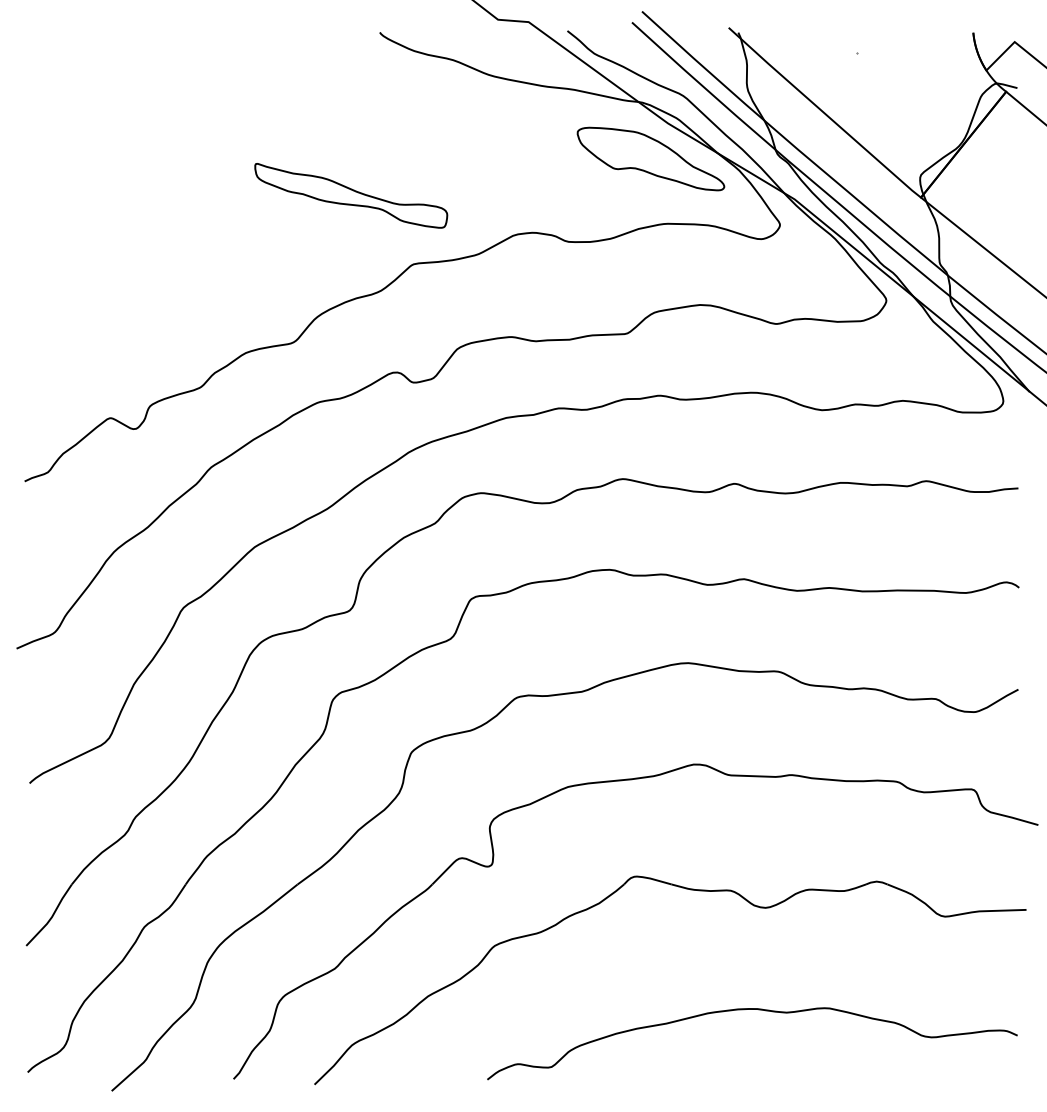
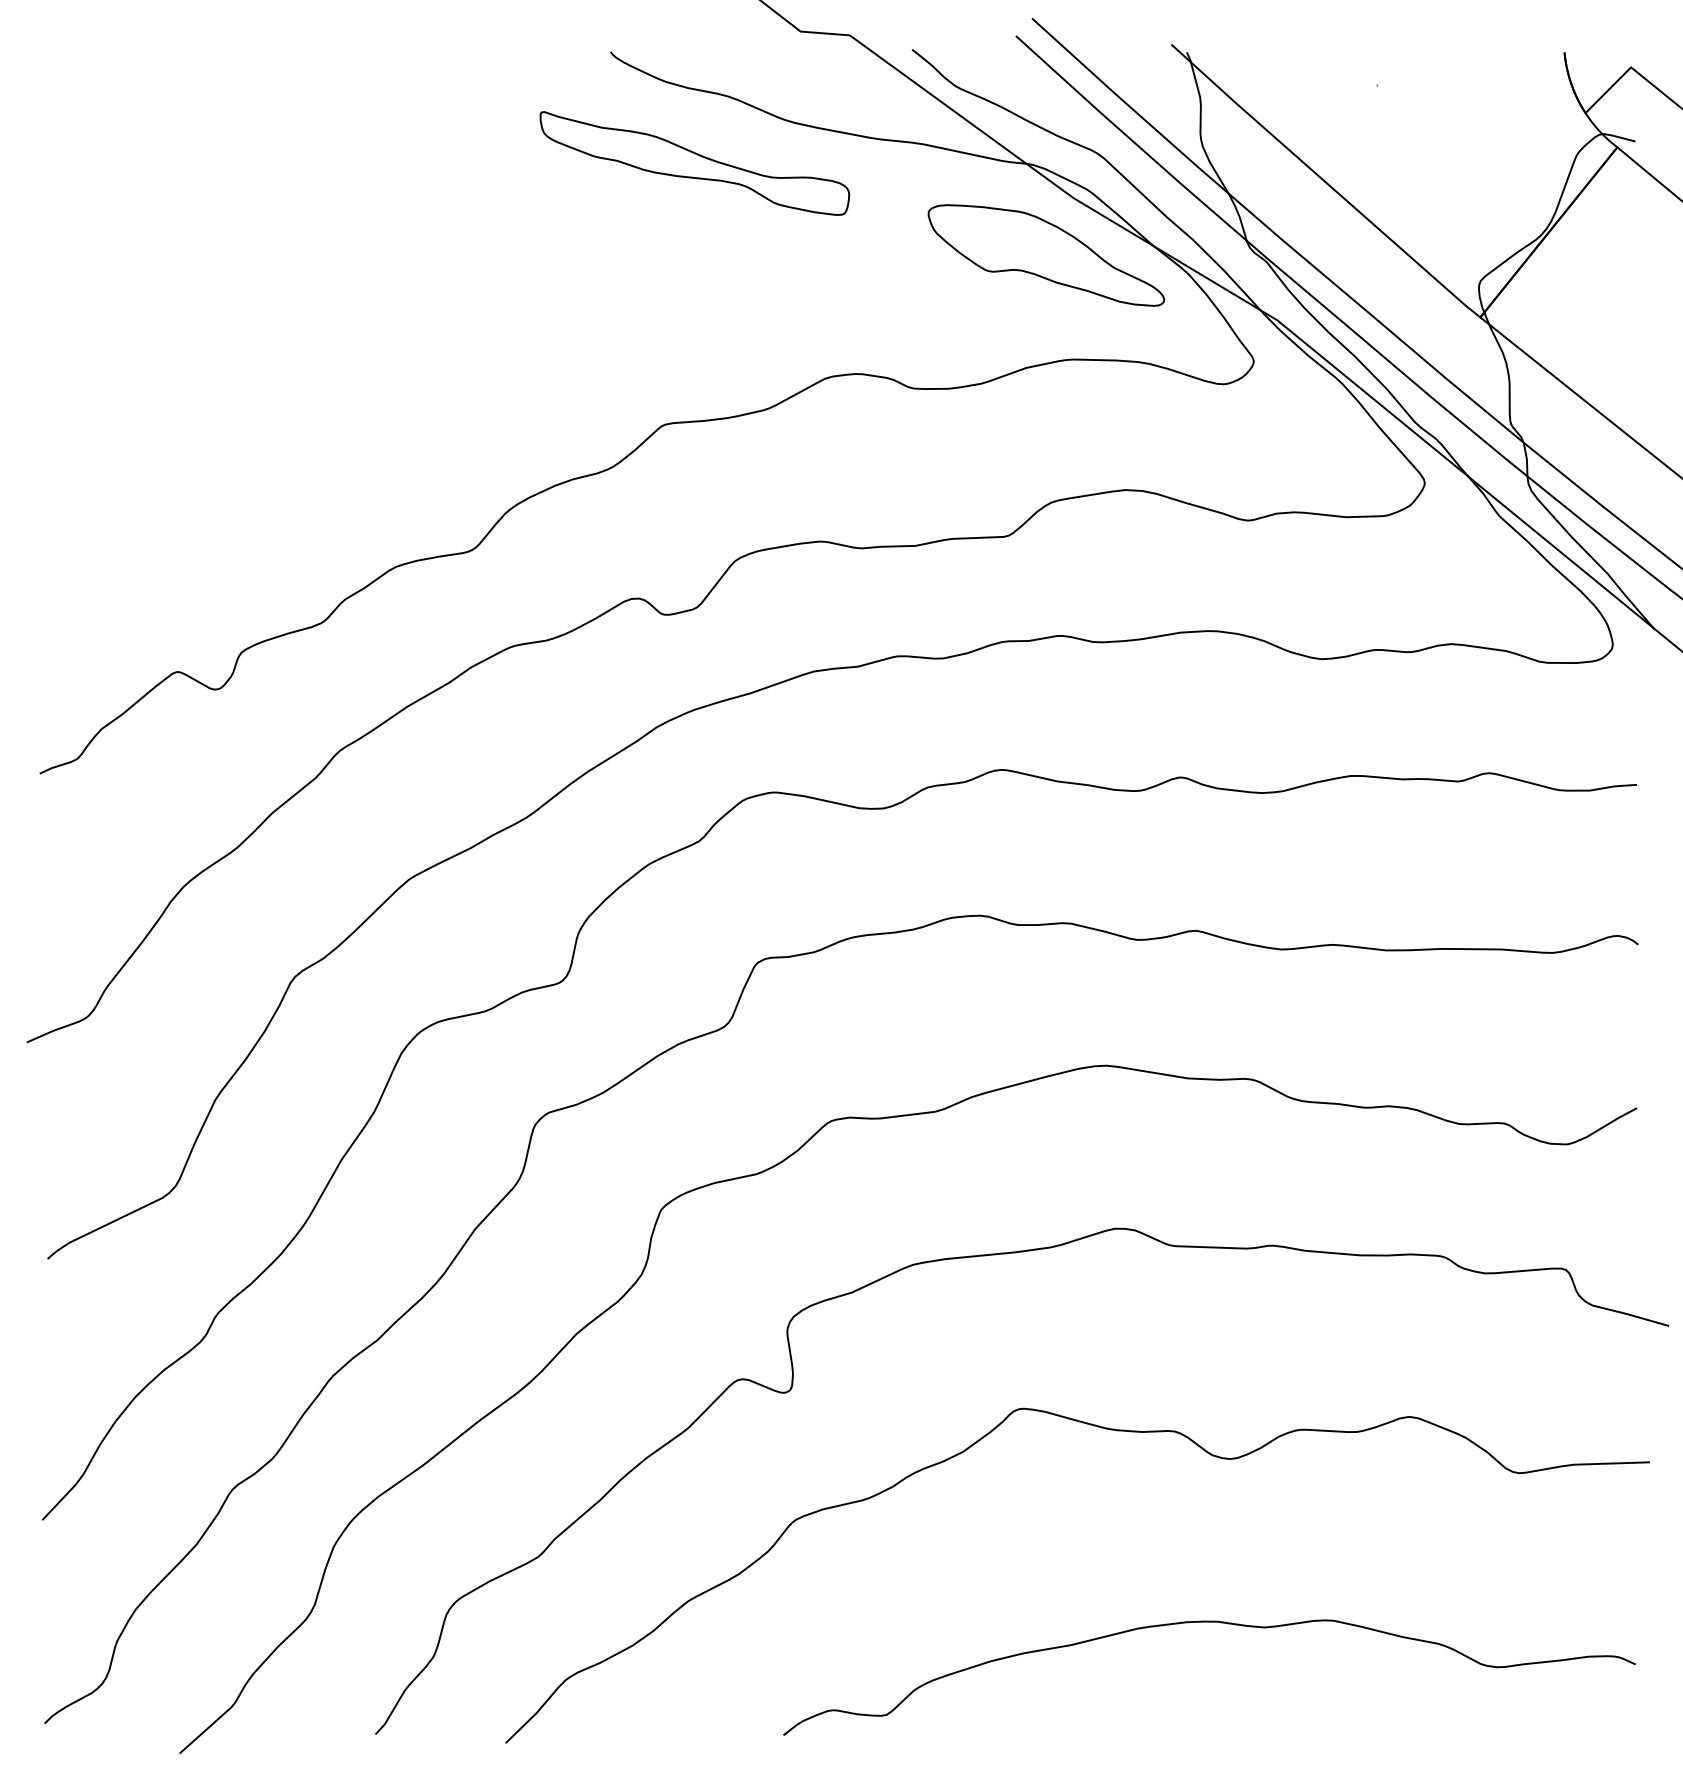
part: (351, 195) -> (695, 162), moved

